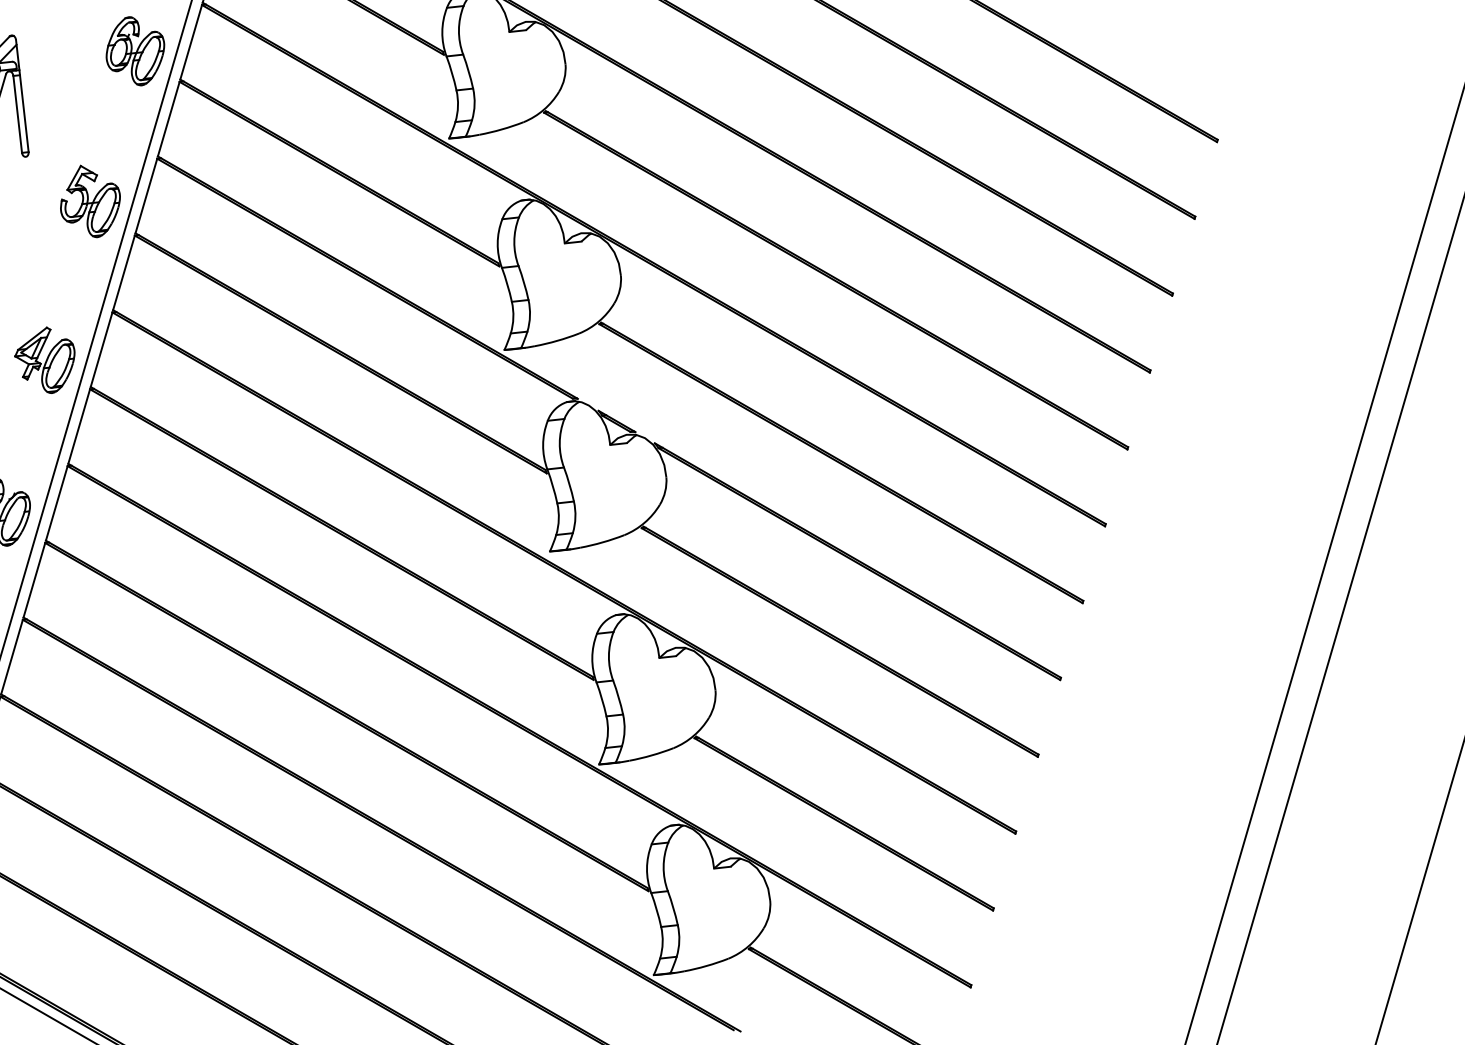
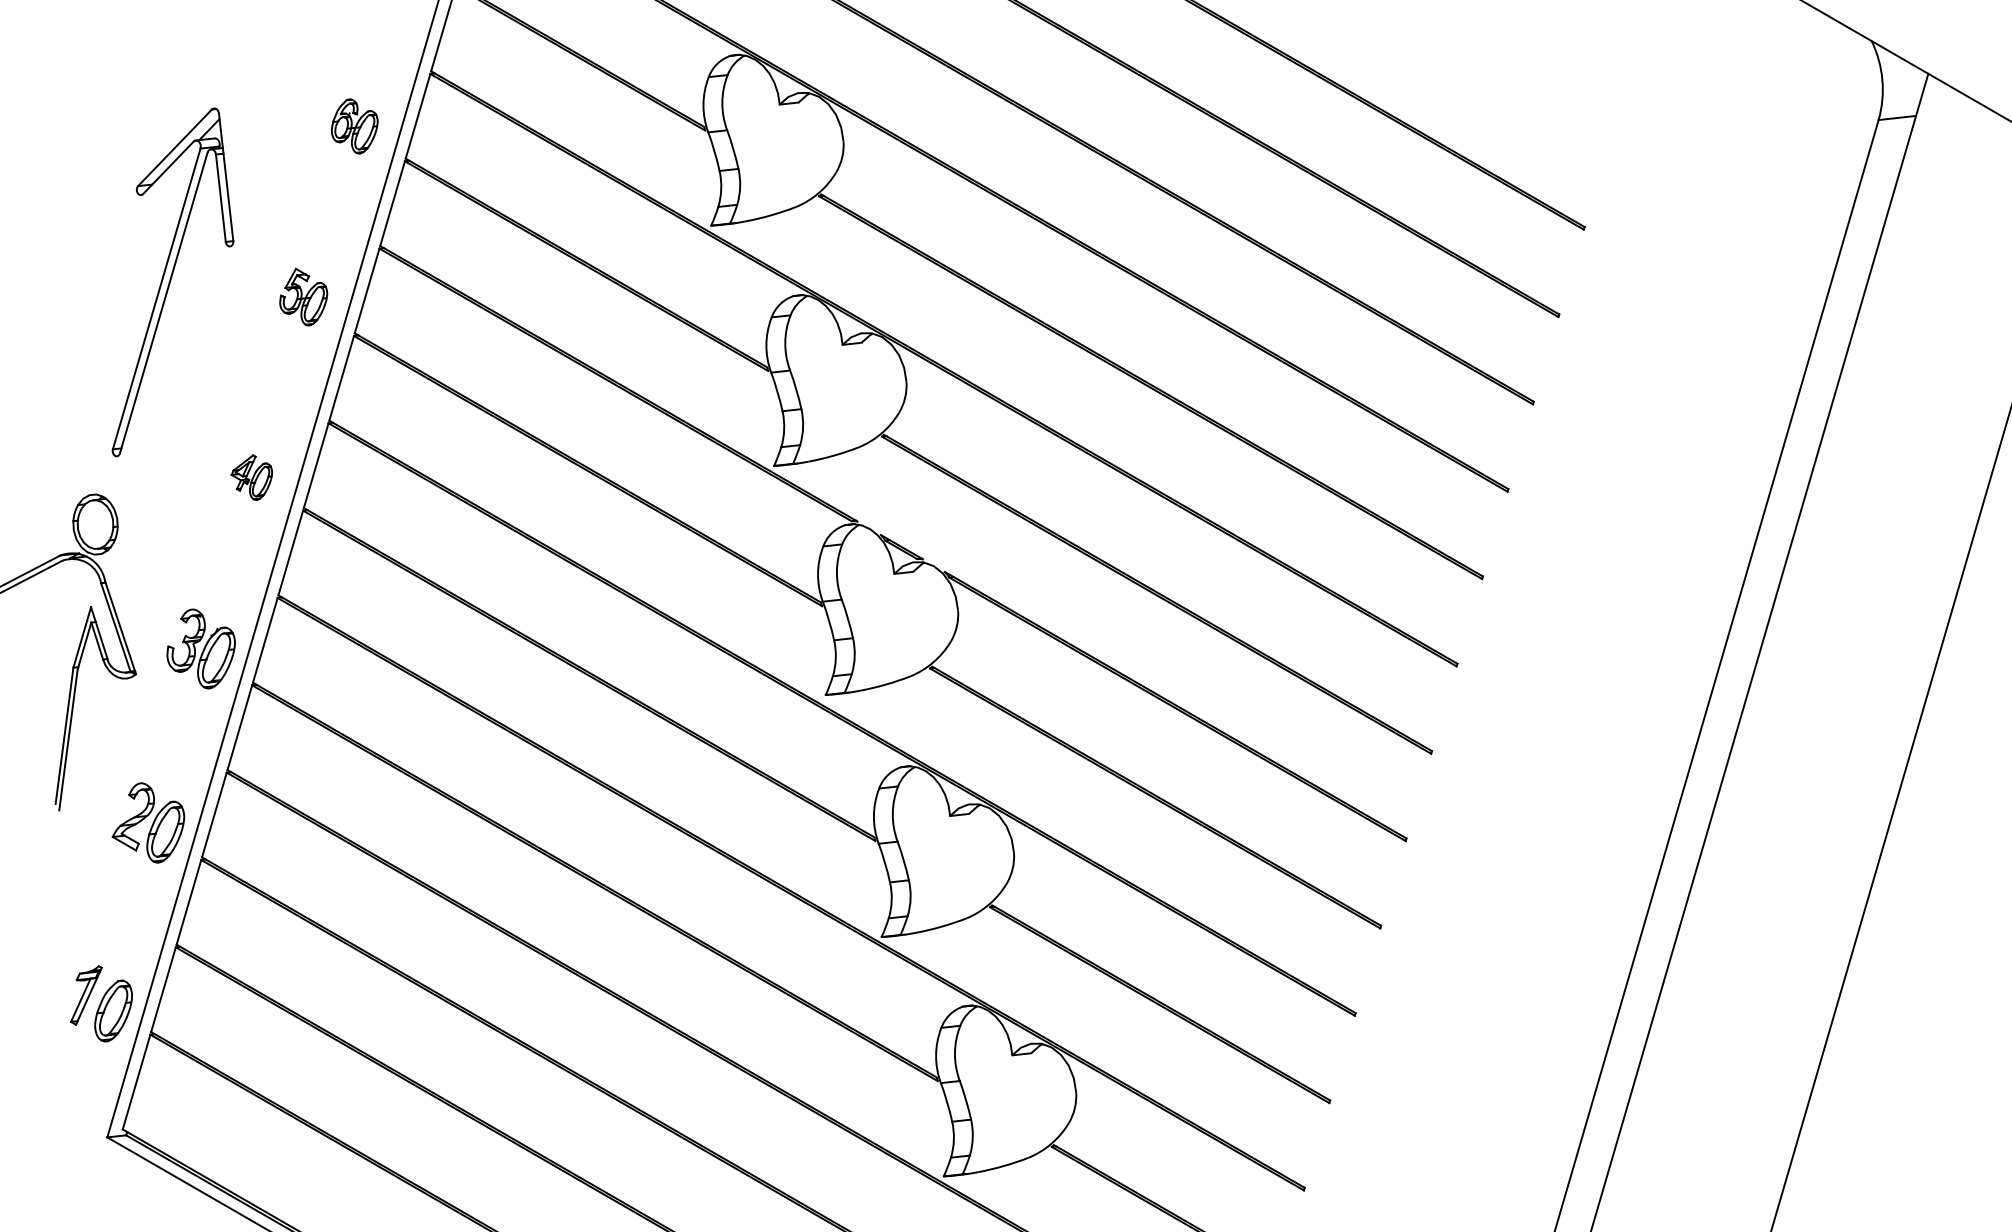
part: (135, 51) -> (354, 126), size x0.7
part: (90, 200) -> (303, 296), size x0.7
part: (44, 360) -> (251, 477), size x0.6

